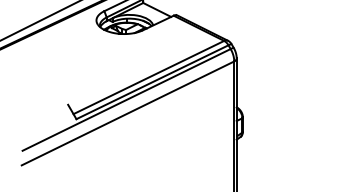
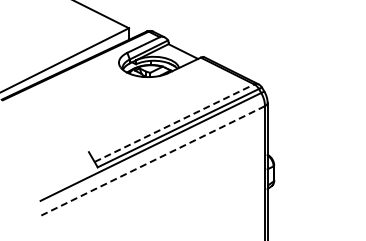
line: (148, 77) -> (174, 123), solid -> dashed
line: (127, 113) -> (151, 161), solid -> dashed

